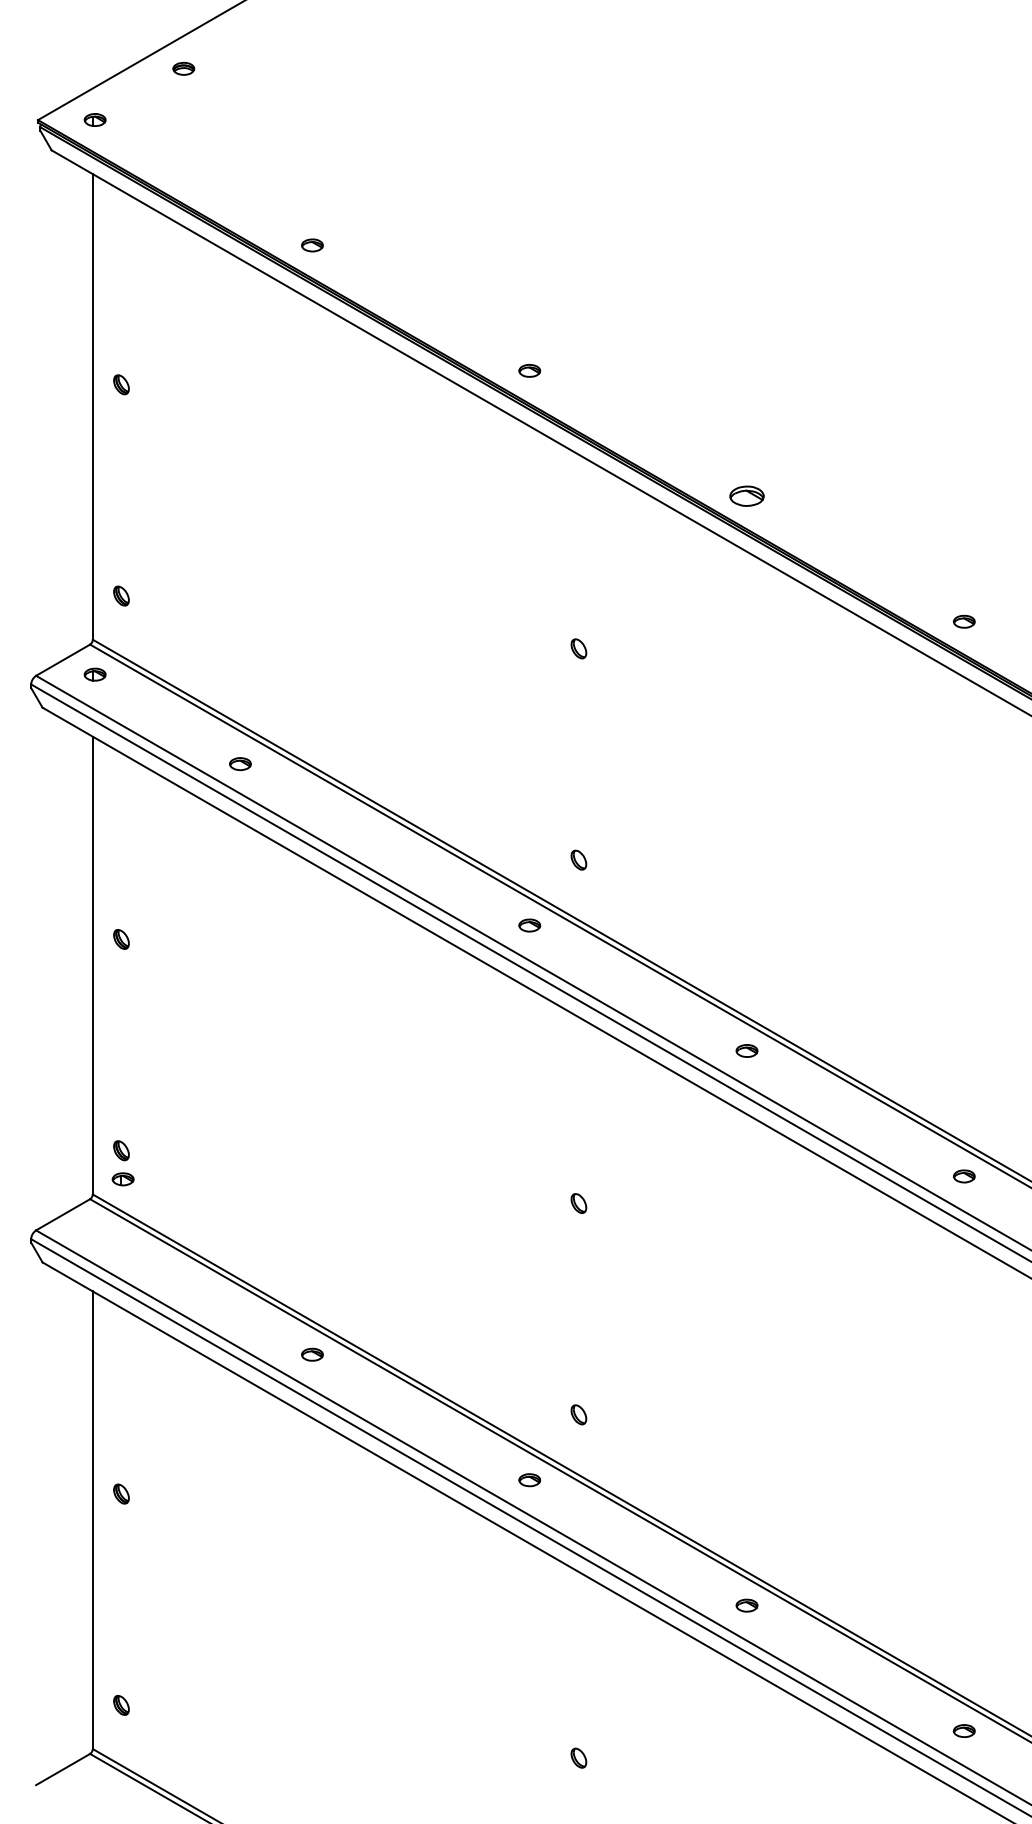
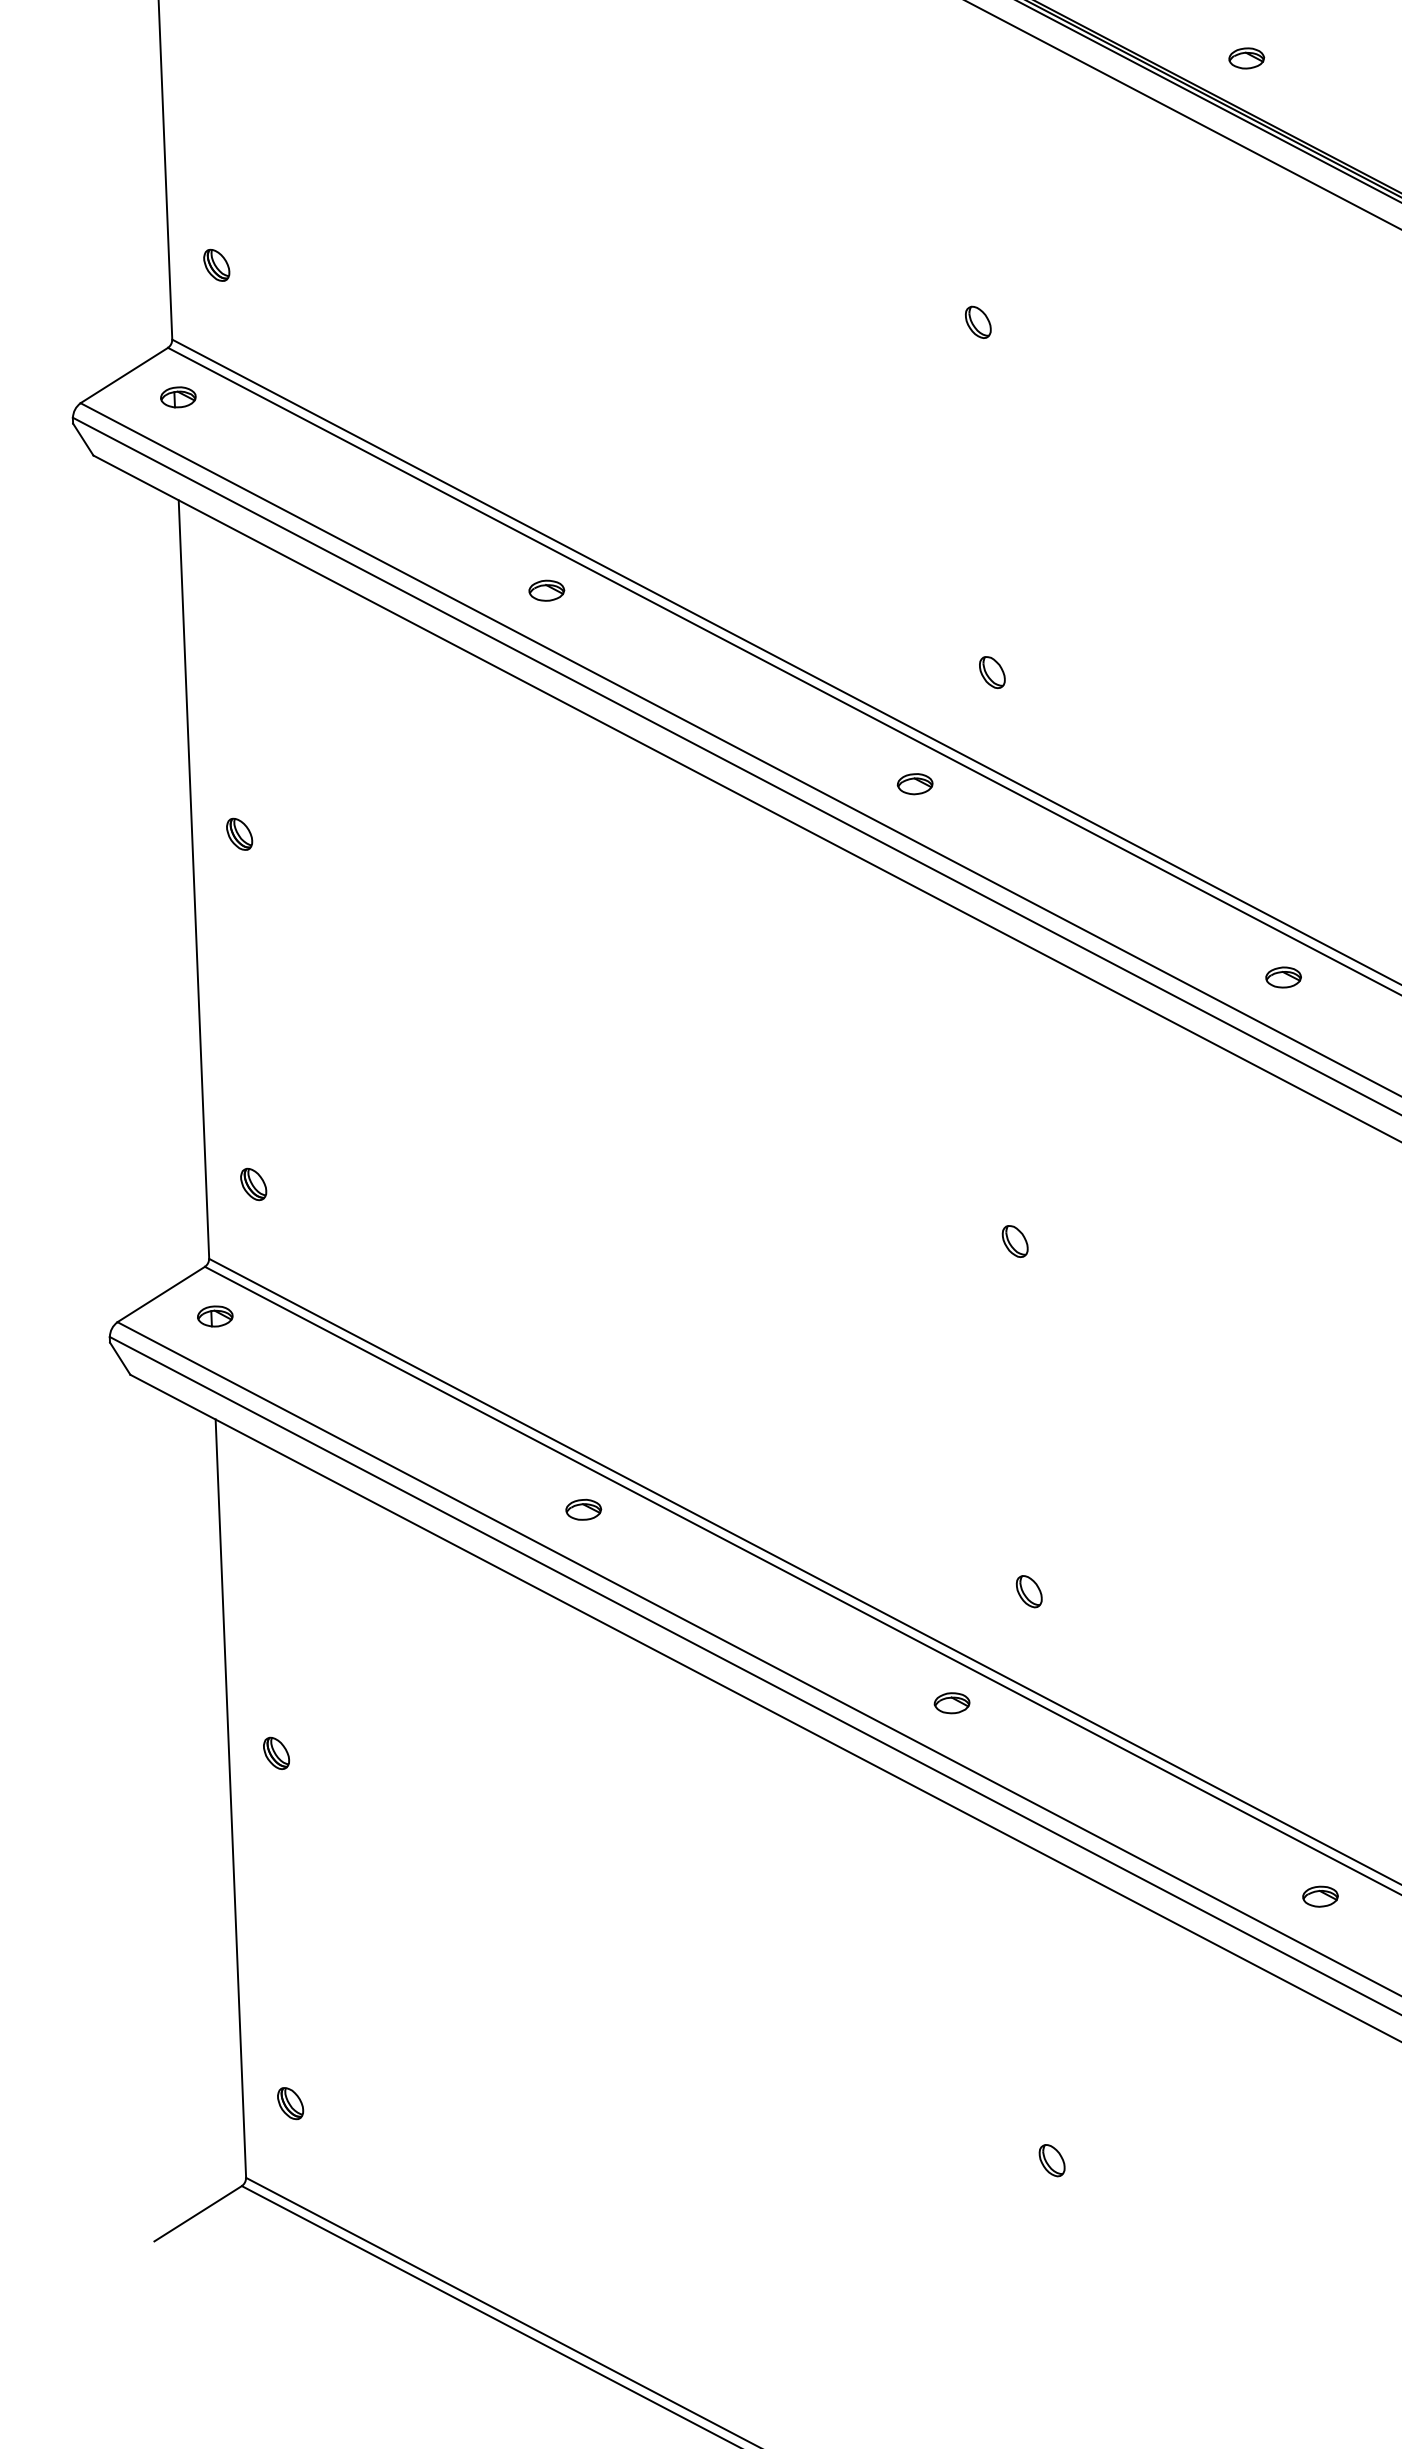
part: (746, 496) -> (1245, 58), size x0.62
part: (240, 764) -> (546, 591), moved
part: (122, 1179) -> (214, 1316), moved

